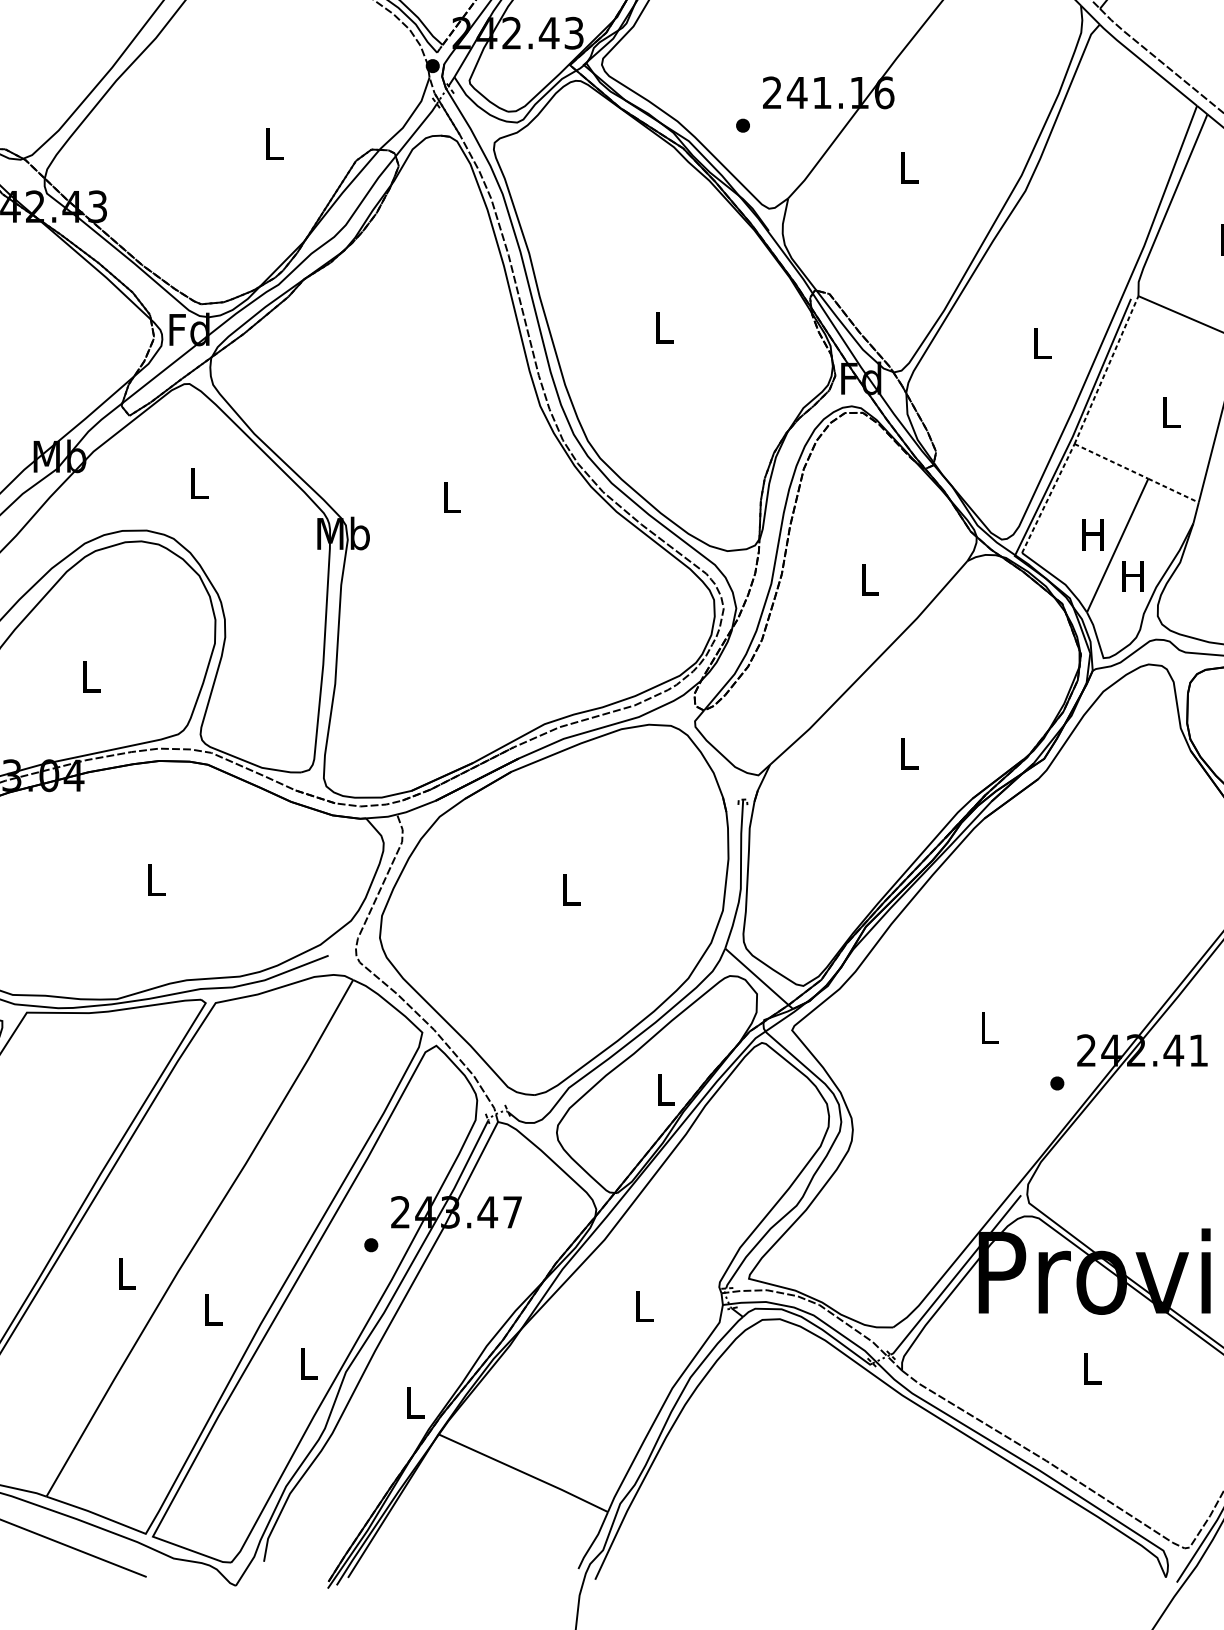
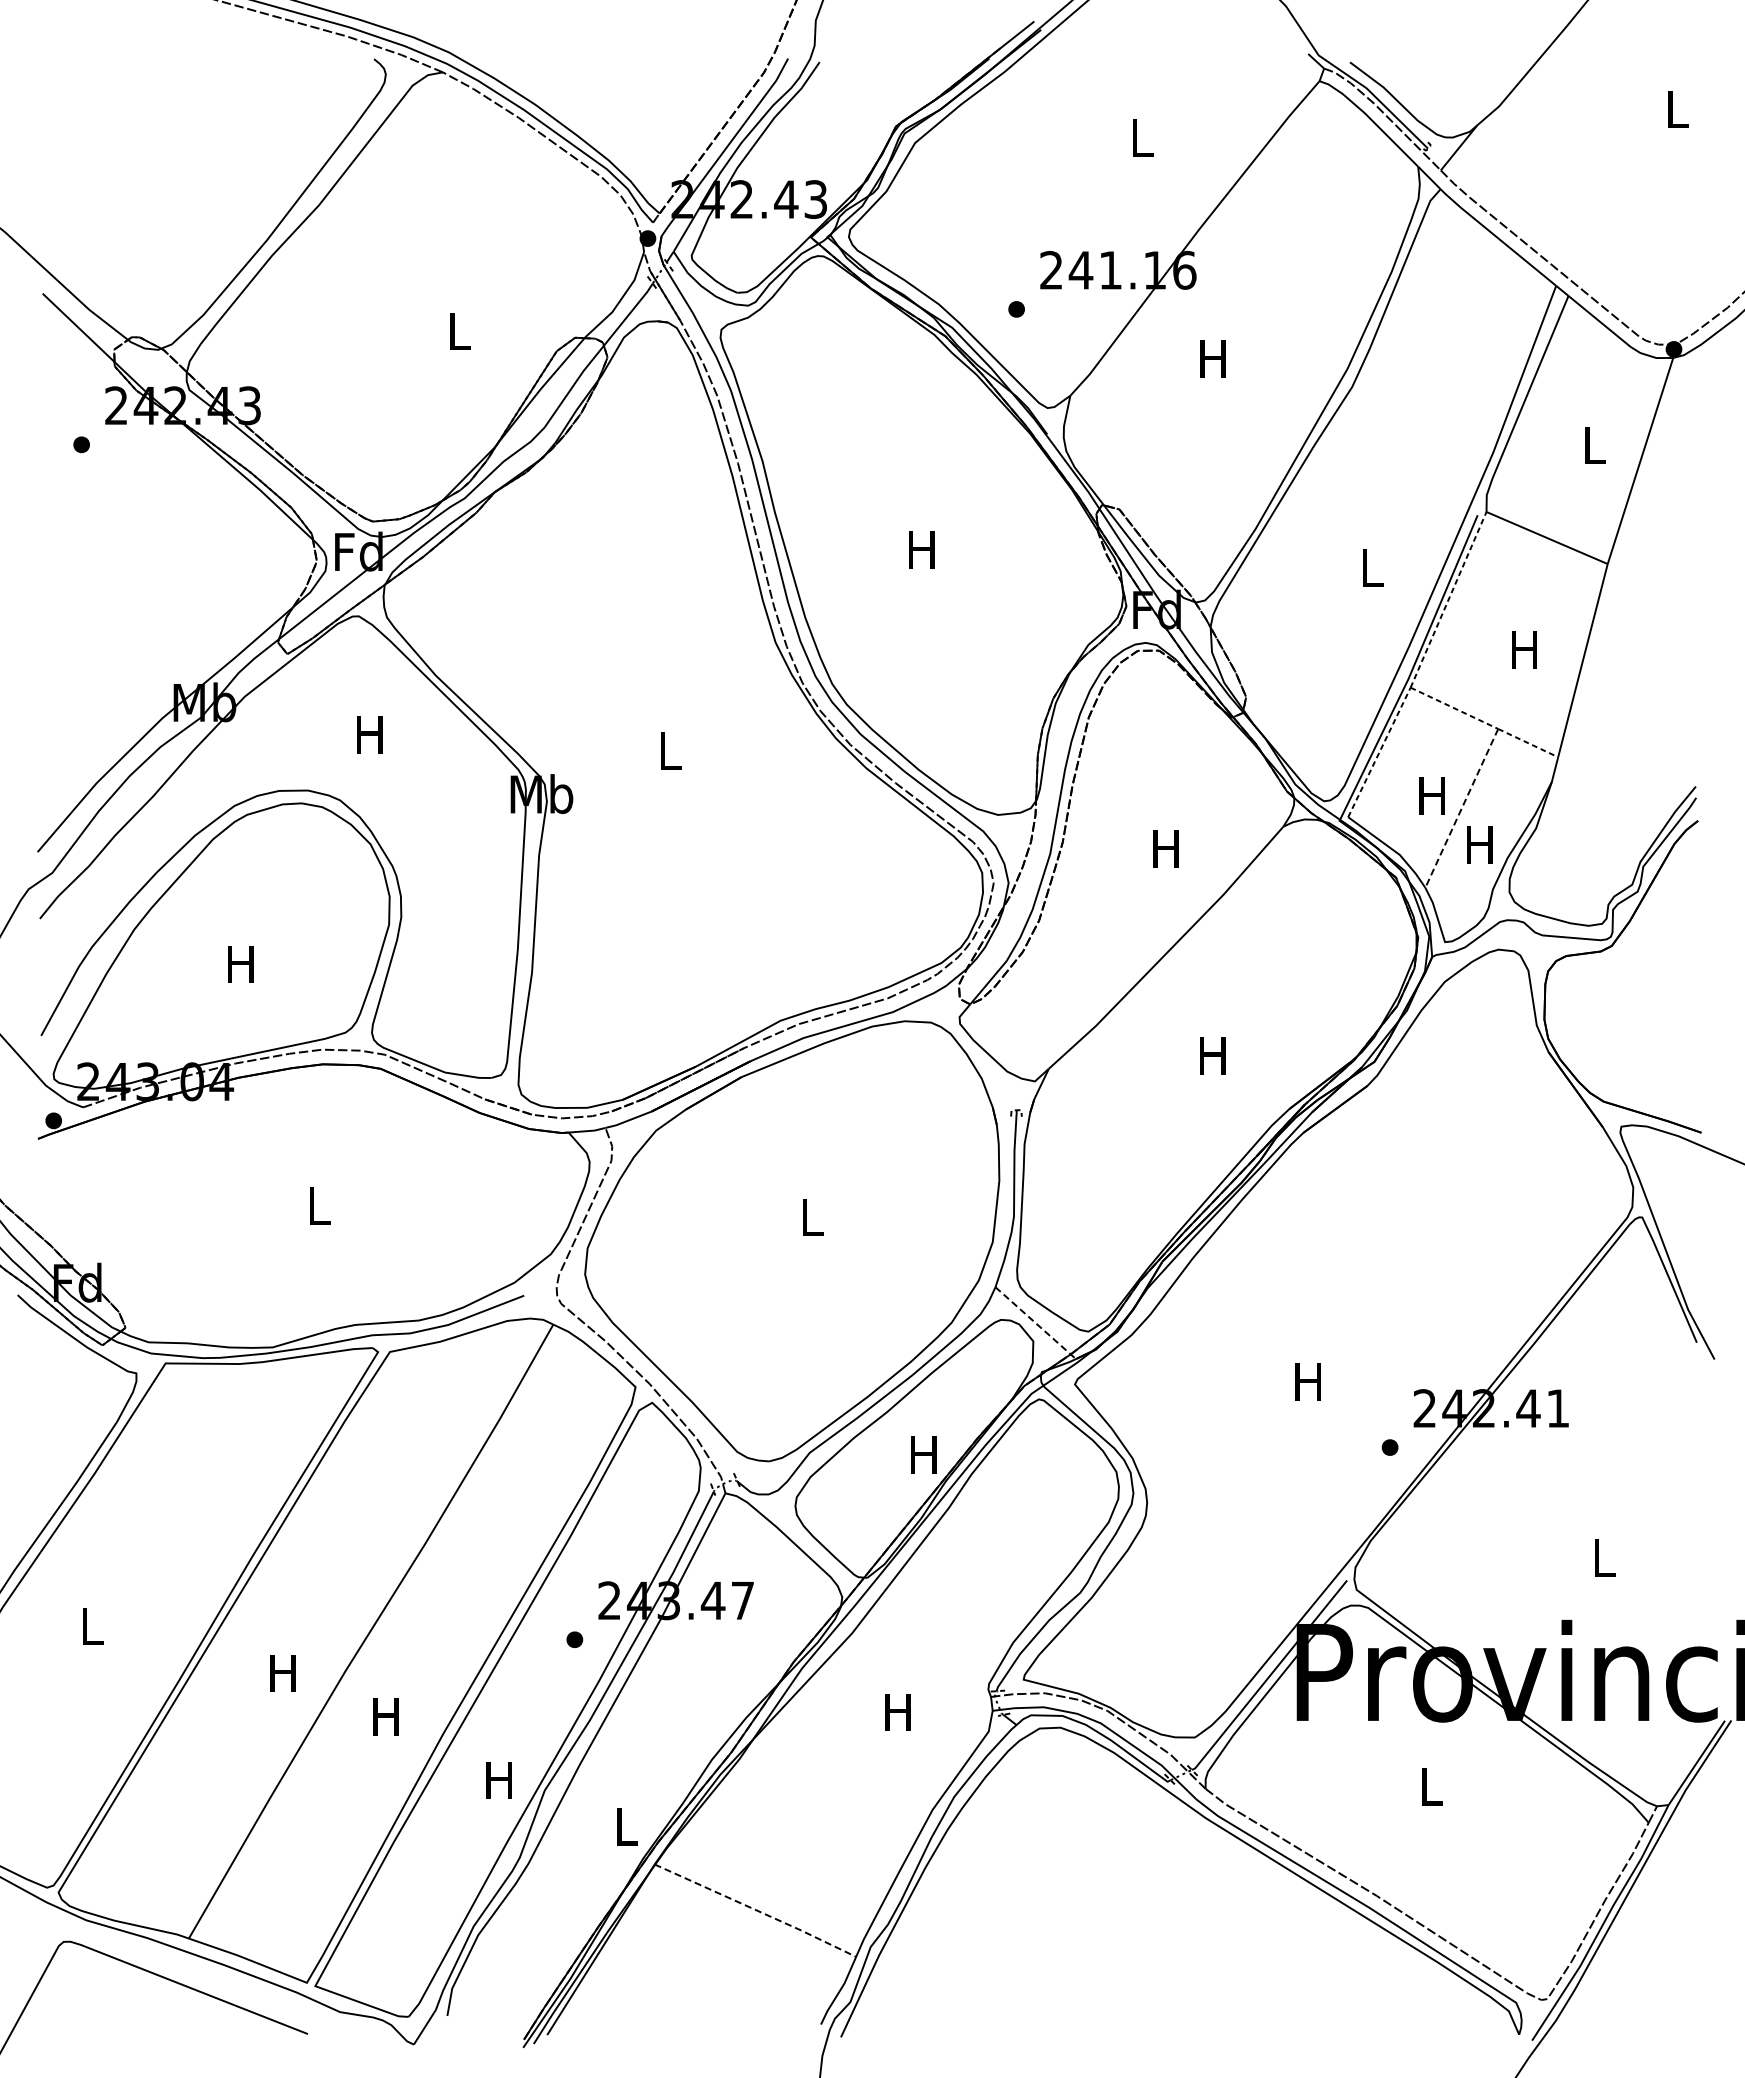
text: (907, 167) -> (1212, 358), L -> H
text: (662, 327) -> (921, 549), L -> H
text: (1170, 411) -> (1524, 649), L -> H
text: (198, 483) -> (369, 734), L -> H
line: (1117, 545) -> (1461, 808), solid -> dashed
text: (868, 579) -> (1165, 848), L -> H
text: (89, 676) -> (240, 964), L -> H
text: (907, 753) -> (1212, 1055), L -> H
line: (758, 979) -> (1035, 1323), solid -> dashed
text: (987, 1027) -> (1307, 1381), L -> H
text: (664, 1089) -> (923, 1454), L -> H
text: (125, 1273) -> (282, 1673), L -> H
text: (642, 1306) -> (897, 1712), L -> H
text: (211, 1309) -> (385, 1716), L -> H
text: (307, 1363) -> (498, 1780), L -> H
line: (524, 1473) -> (756, 1910), solid -> dashed

